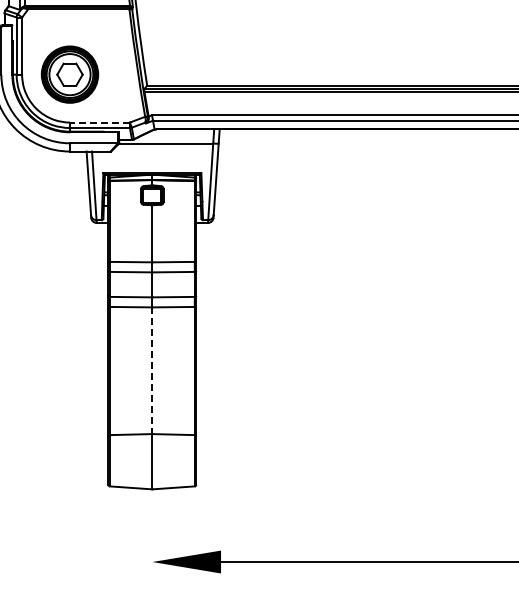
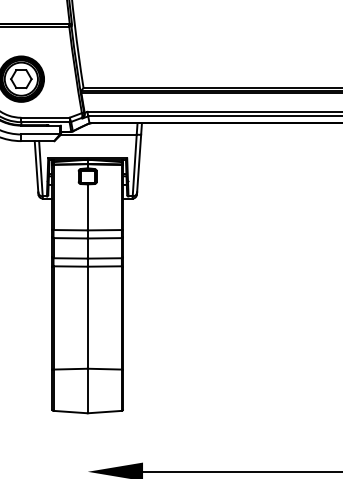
line: (99, 122) -> (45, 117), dashed -> solid
line: (152, 371) -> (87, 318), dashed -> solid

